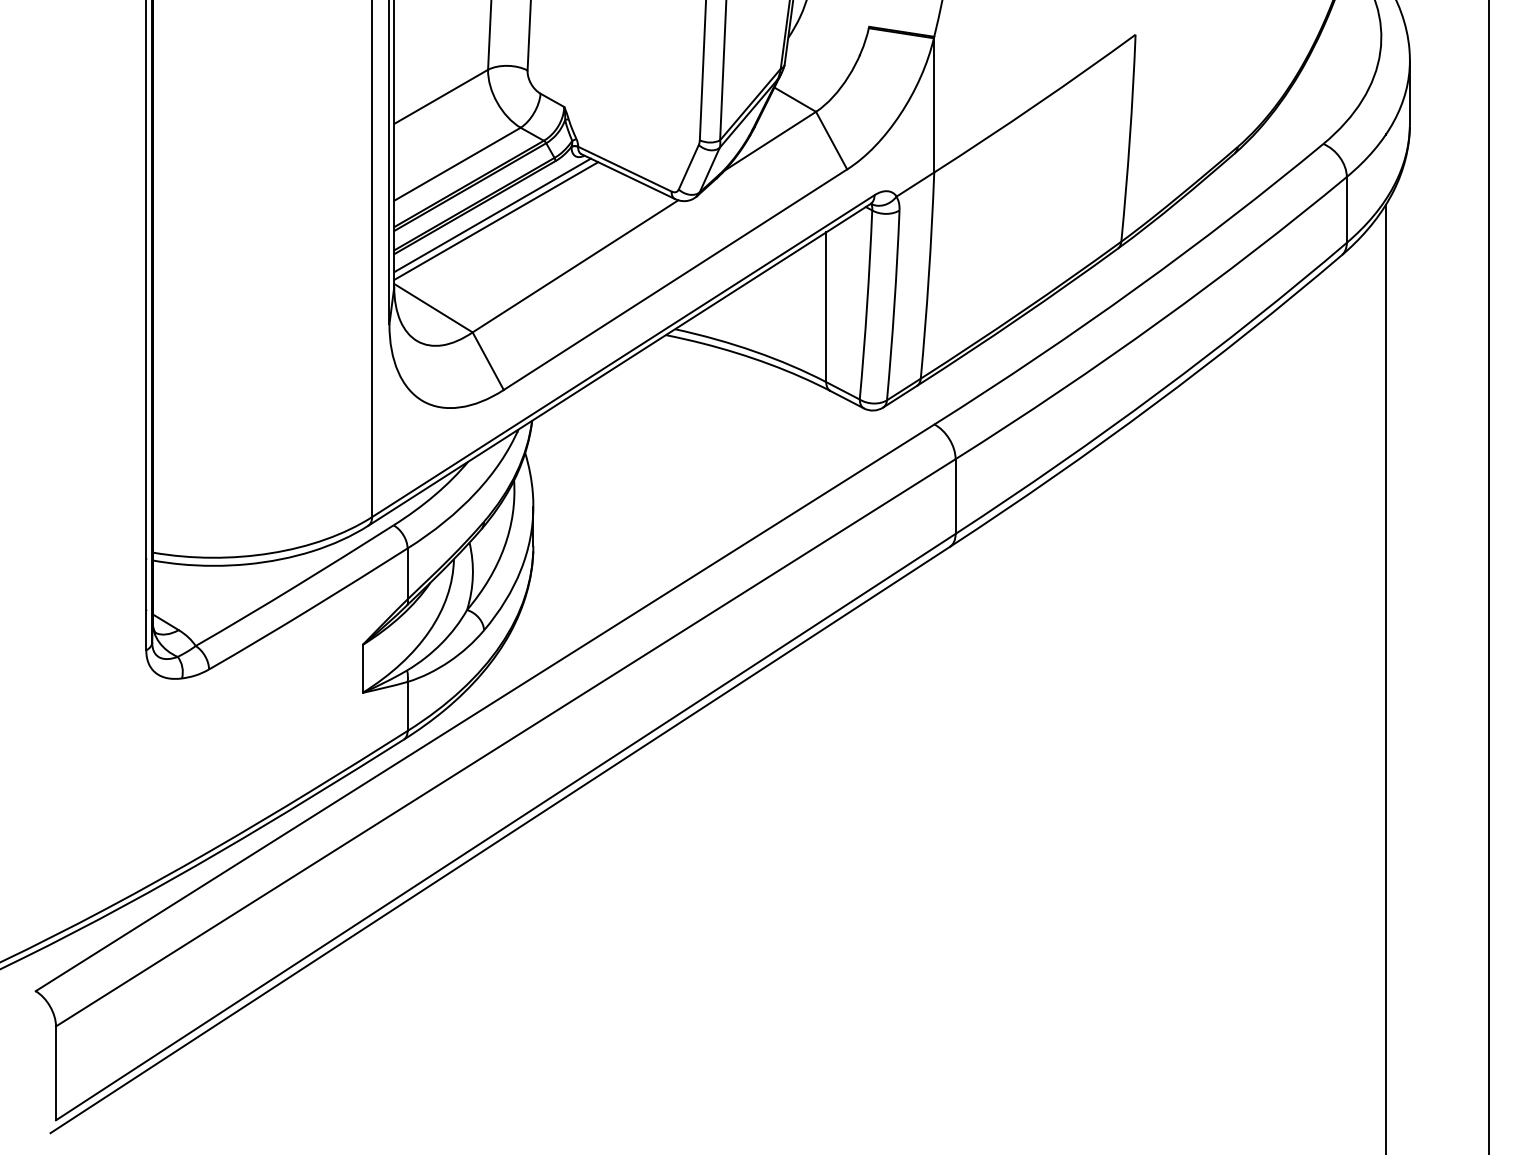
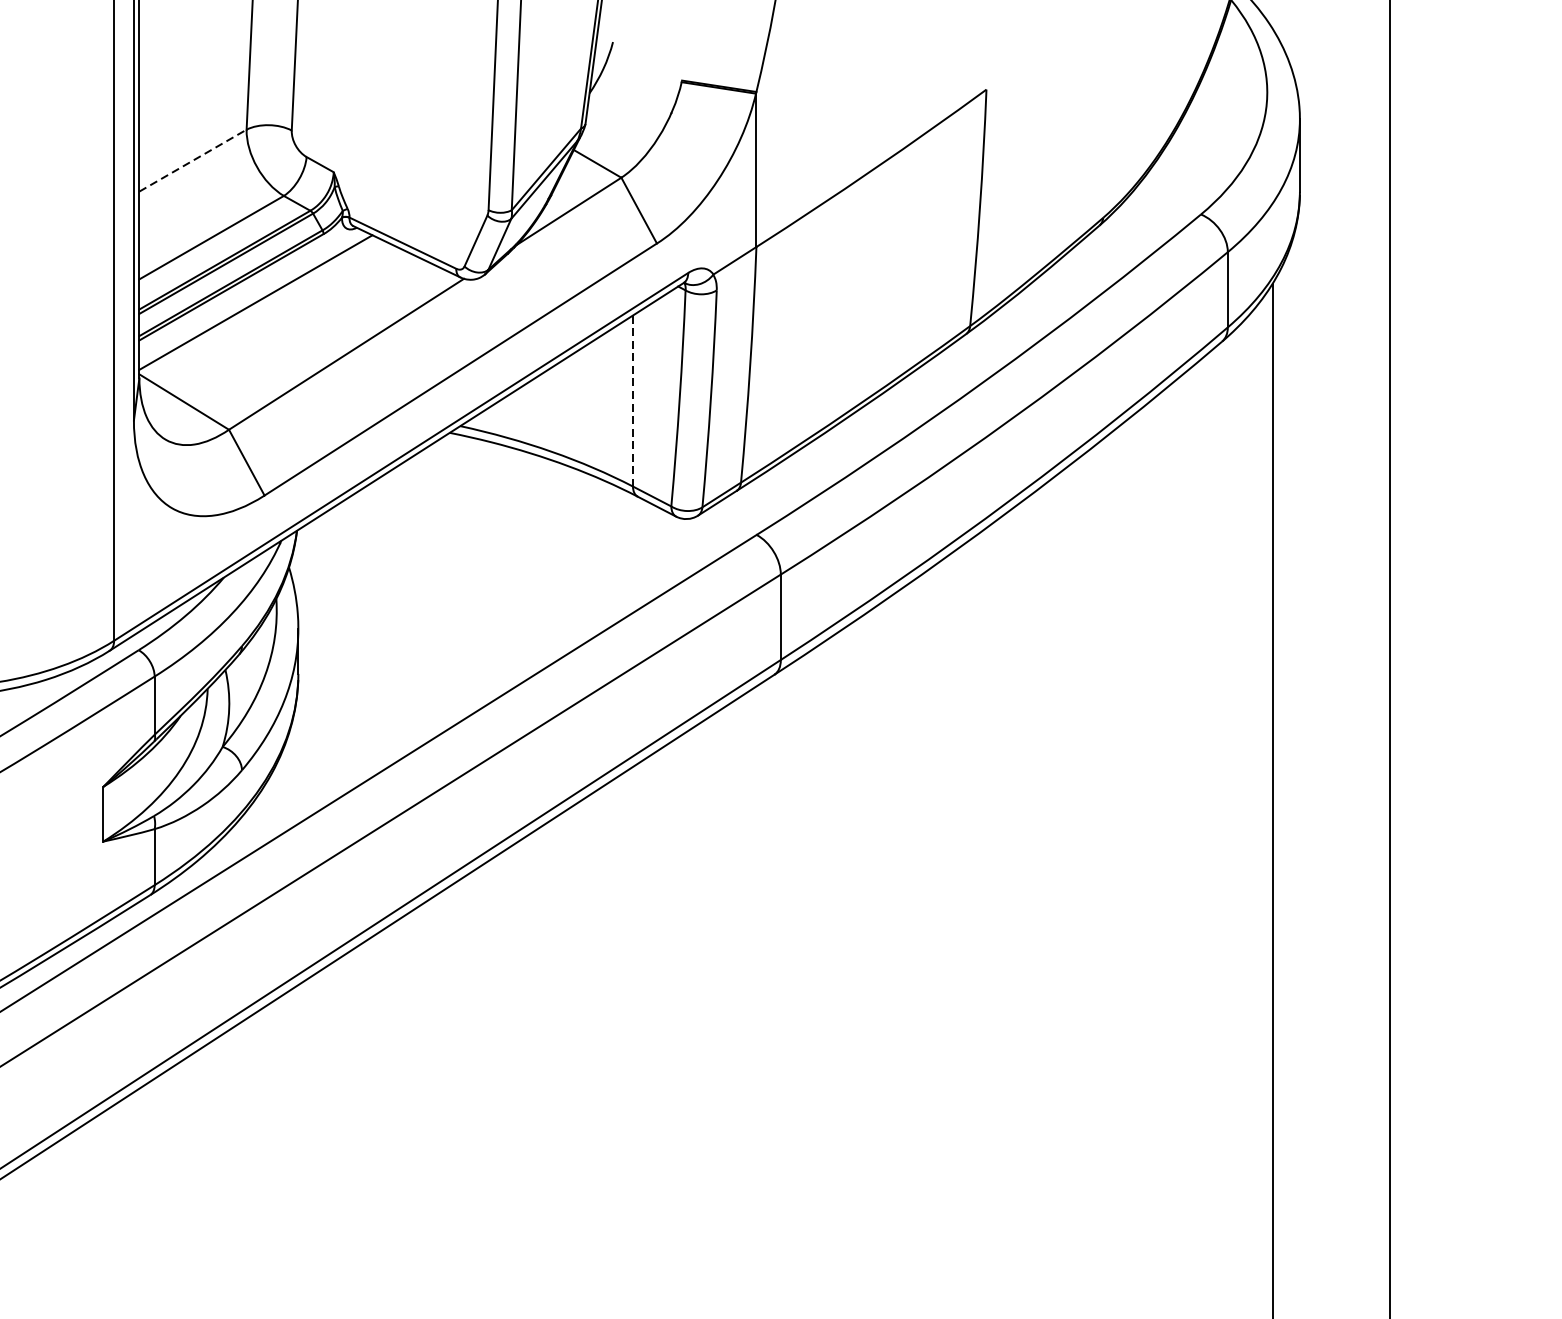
line: (441, 96) -> (193, 160), solid -> dashed
line: (492, 215) -> (251, 296), removed
line: (826, 307) -> (633, 401), solid -> dashed

